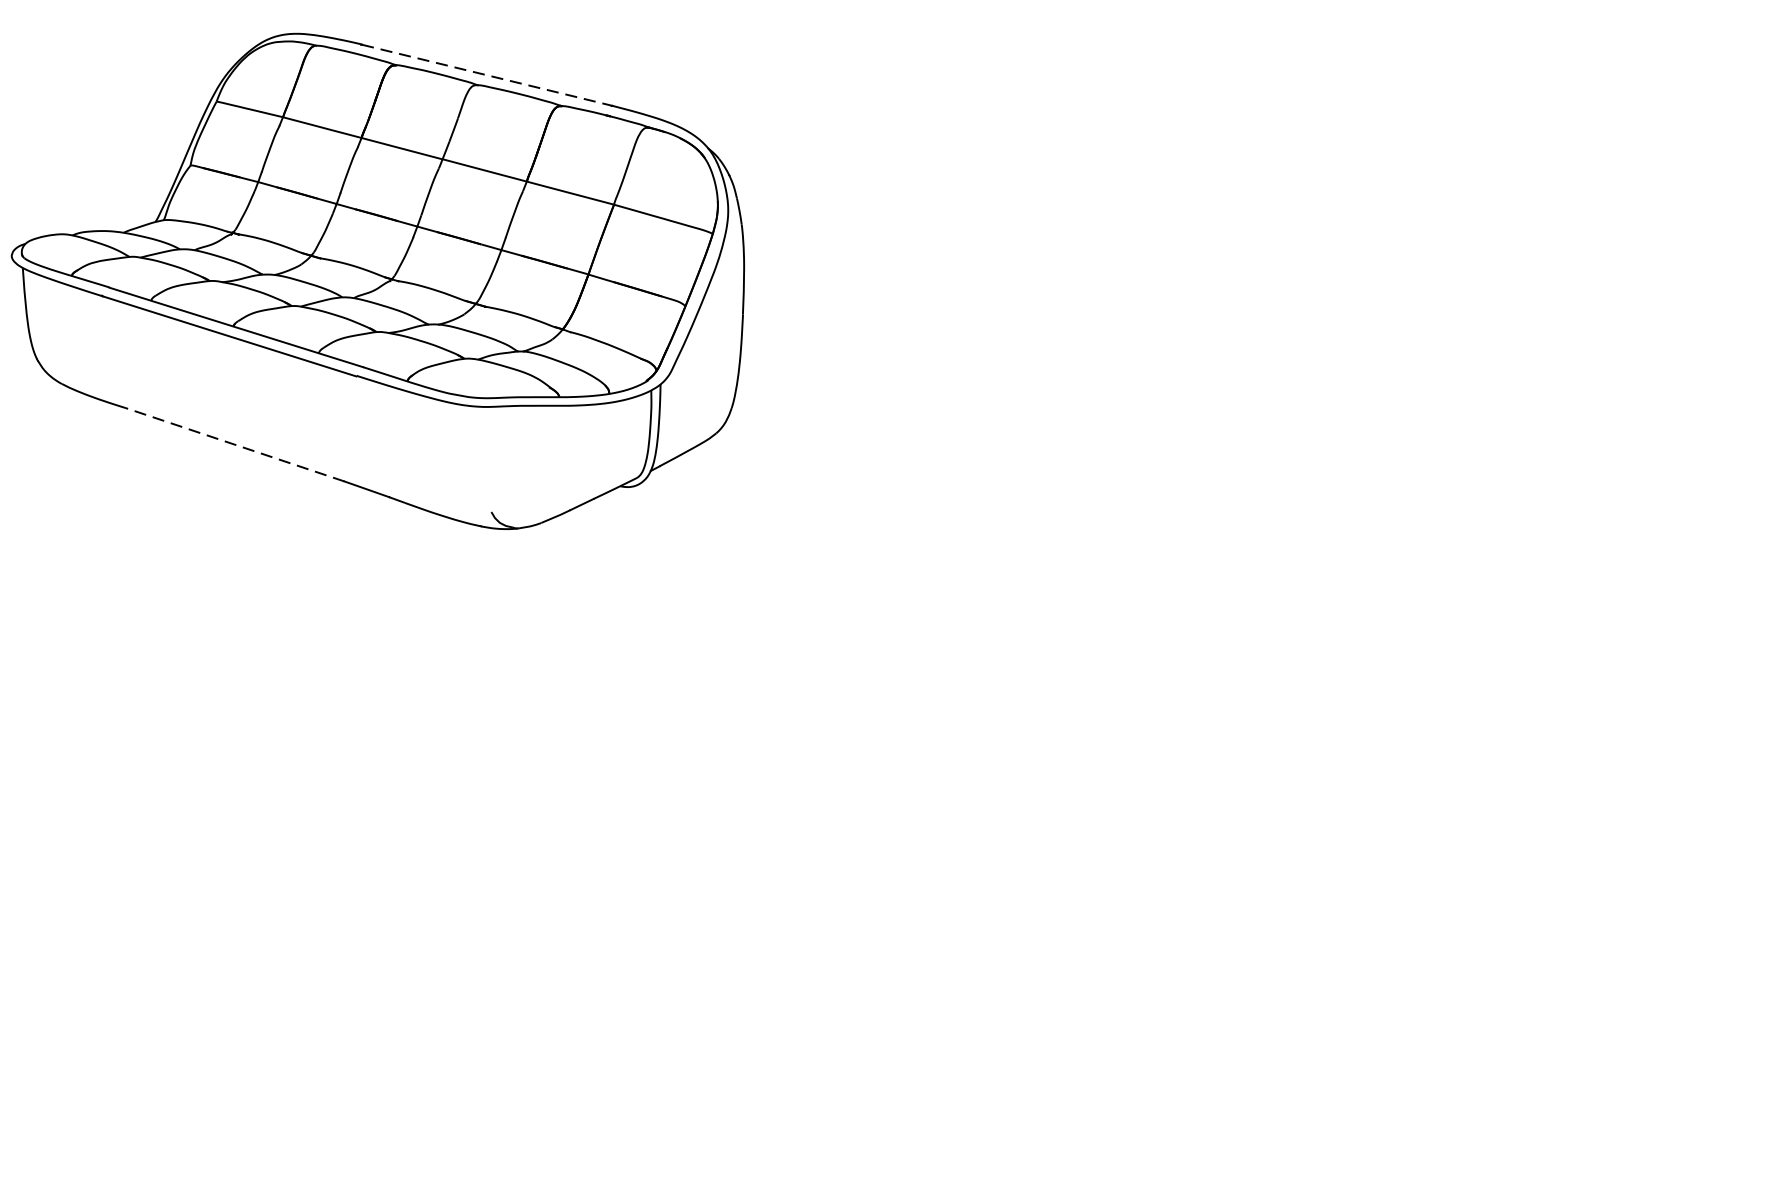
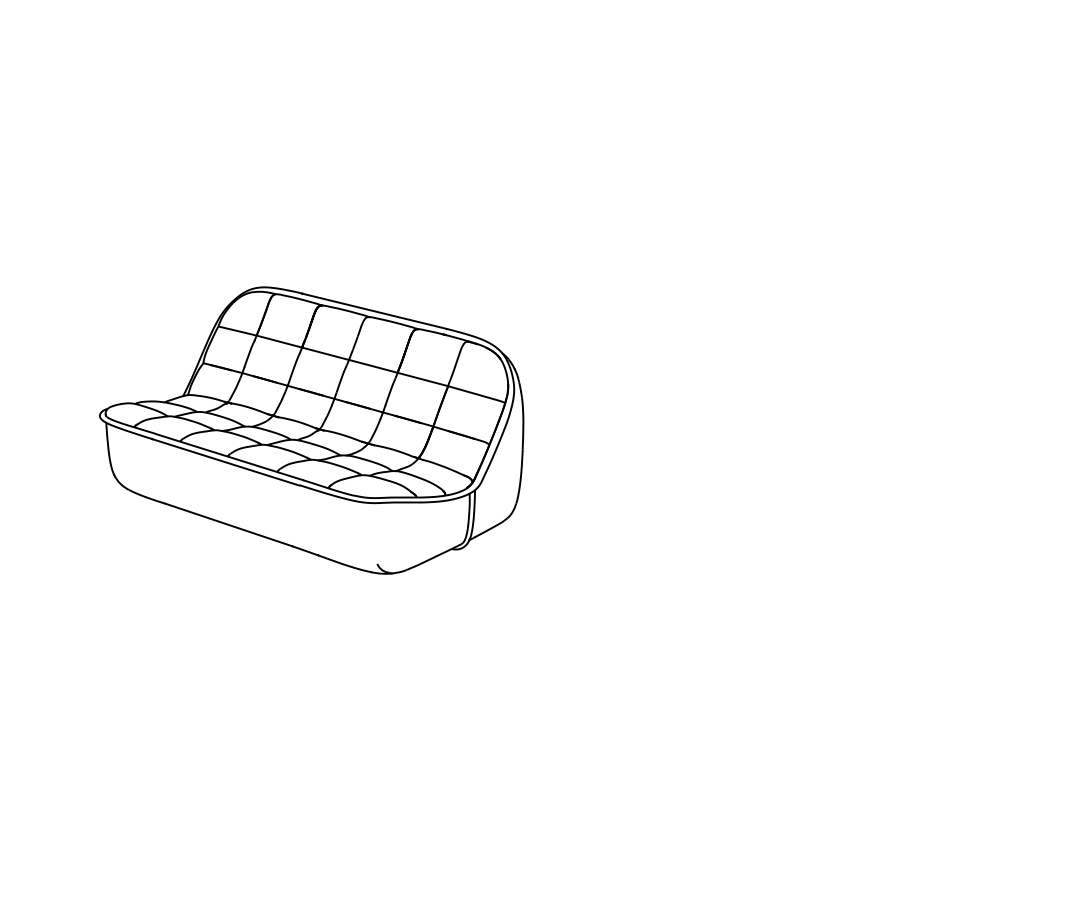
line: (488, 75) -> (375, 311), dashed -> solid
line: (234, 443) -> (228, 524), dashed -> solid

